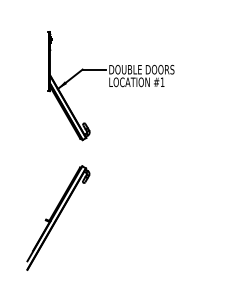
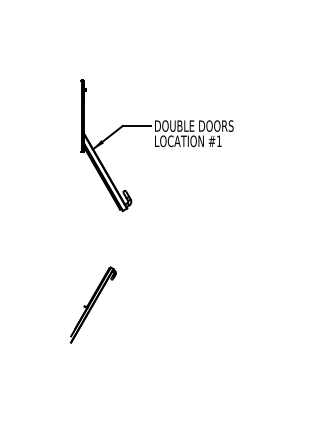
part: (58, 217) -> (93, 304), size x0.6

